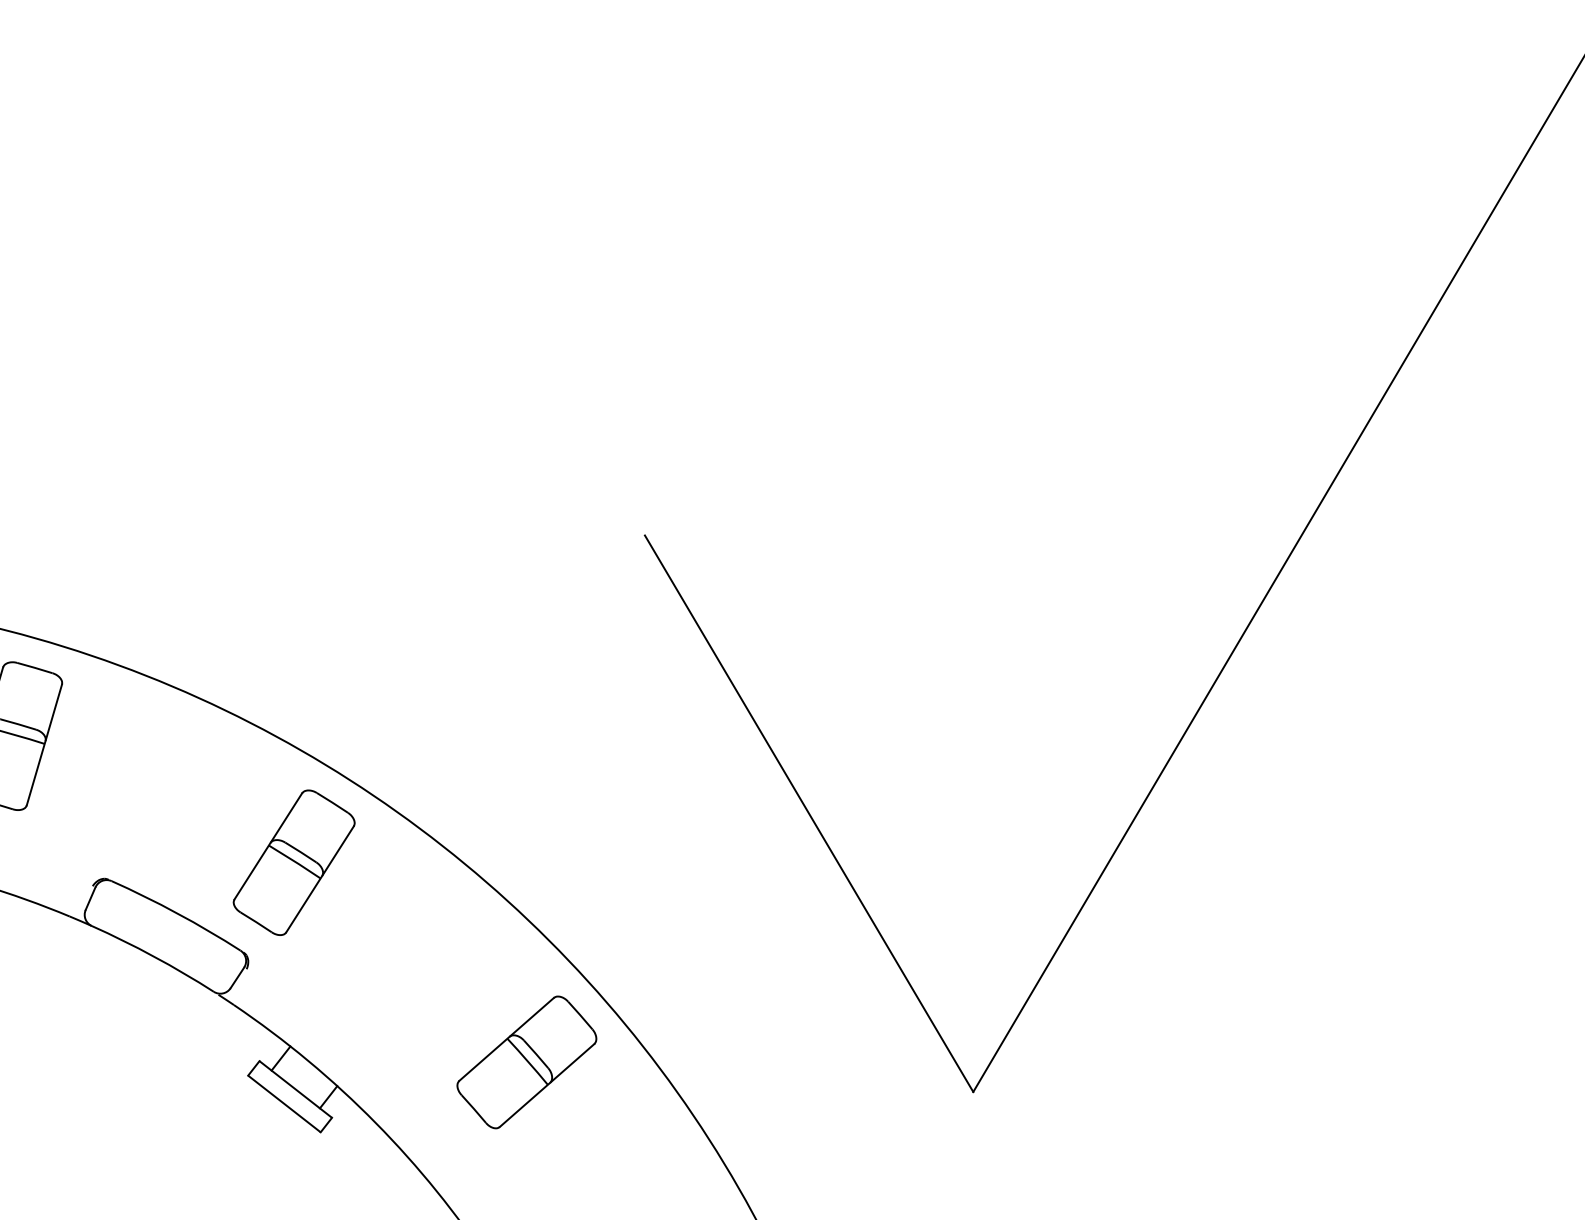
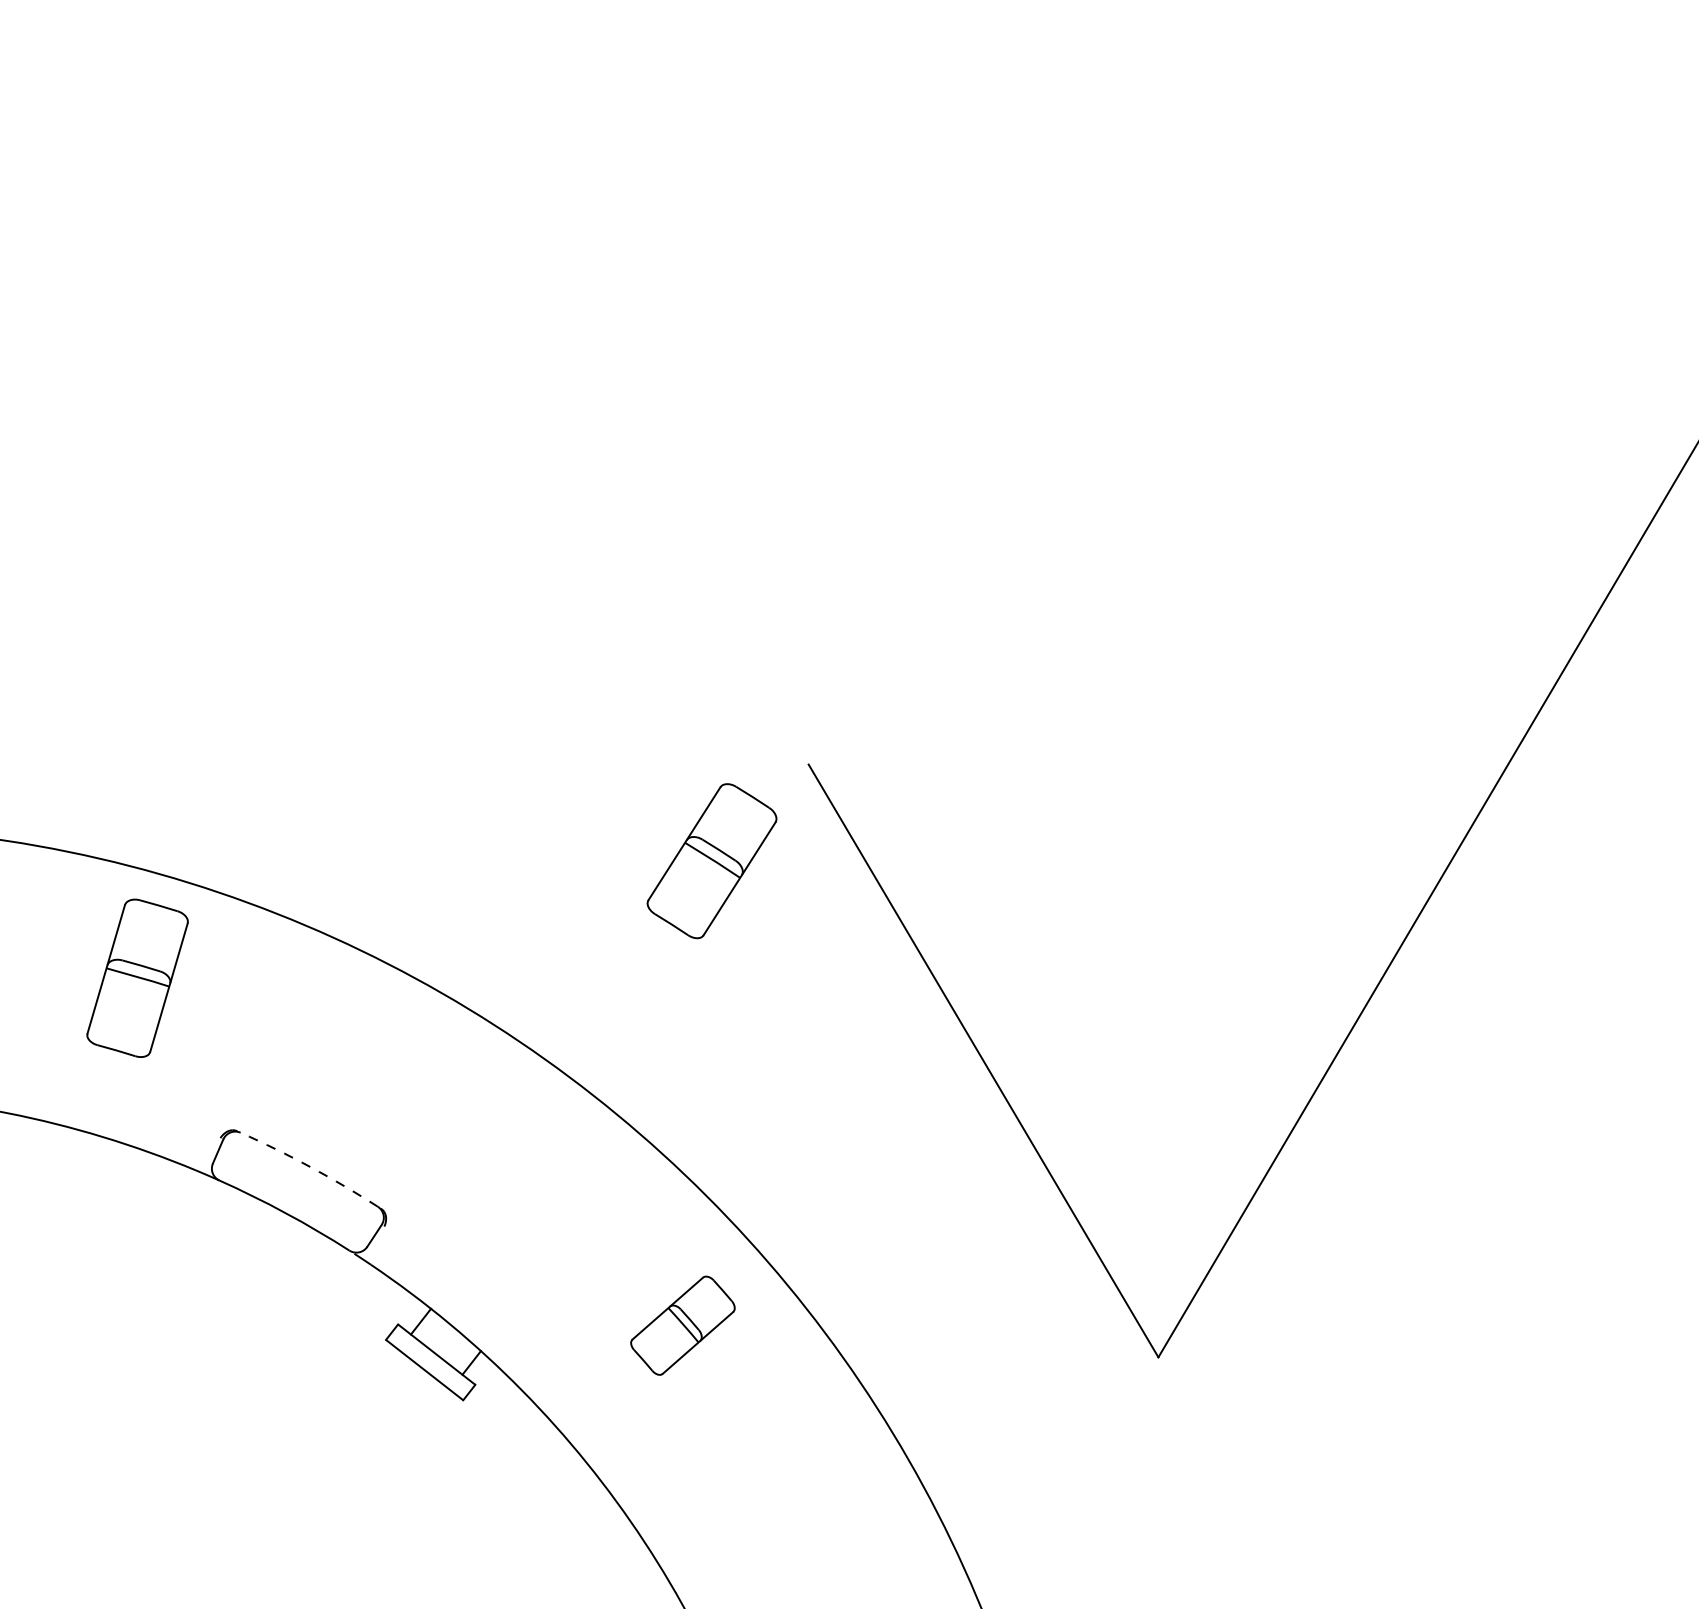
part: (293, 863) -> (711, 861), moved
arc: (177, 913) -> (310, 1167), solid -> dashed
part: (526, 1062) -> (682, 1325), size x0.7

